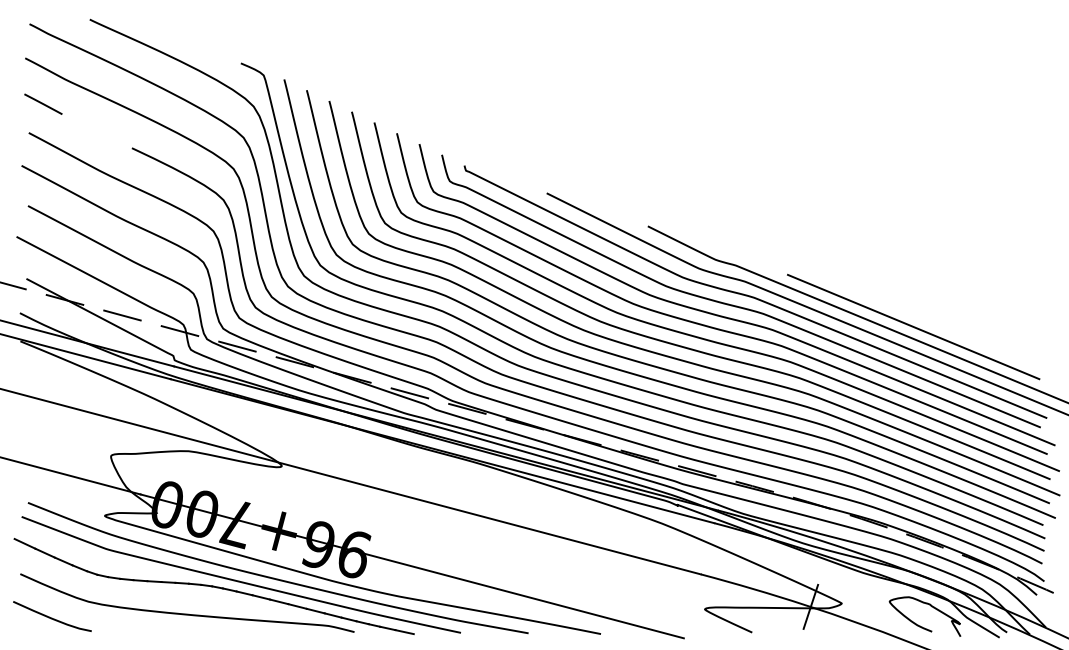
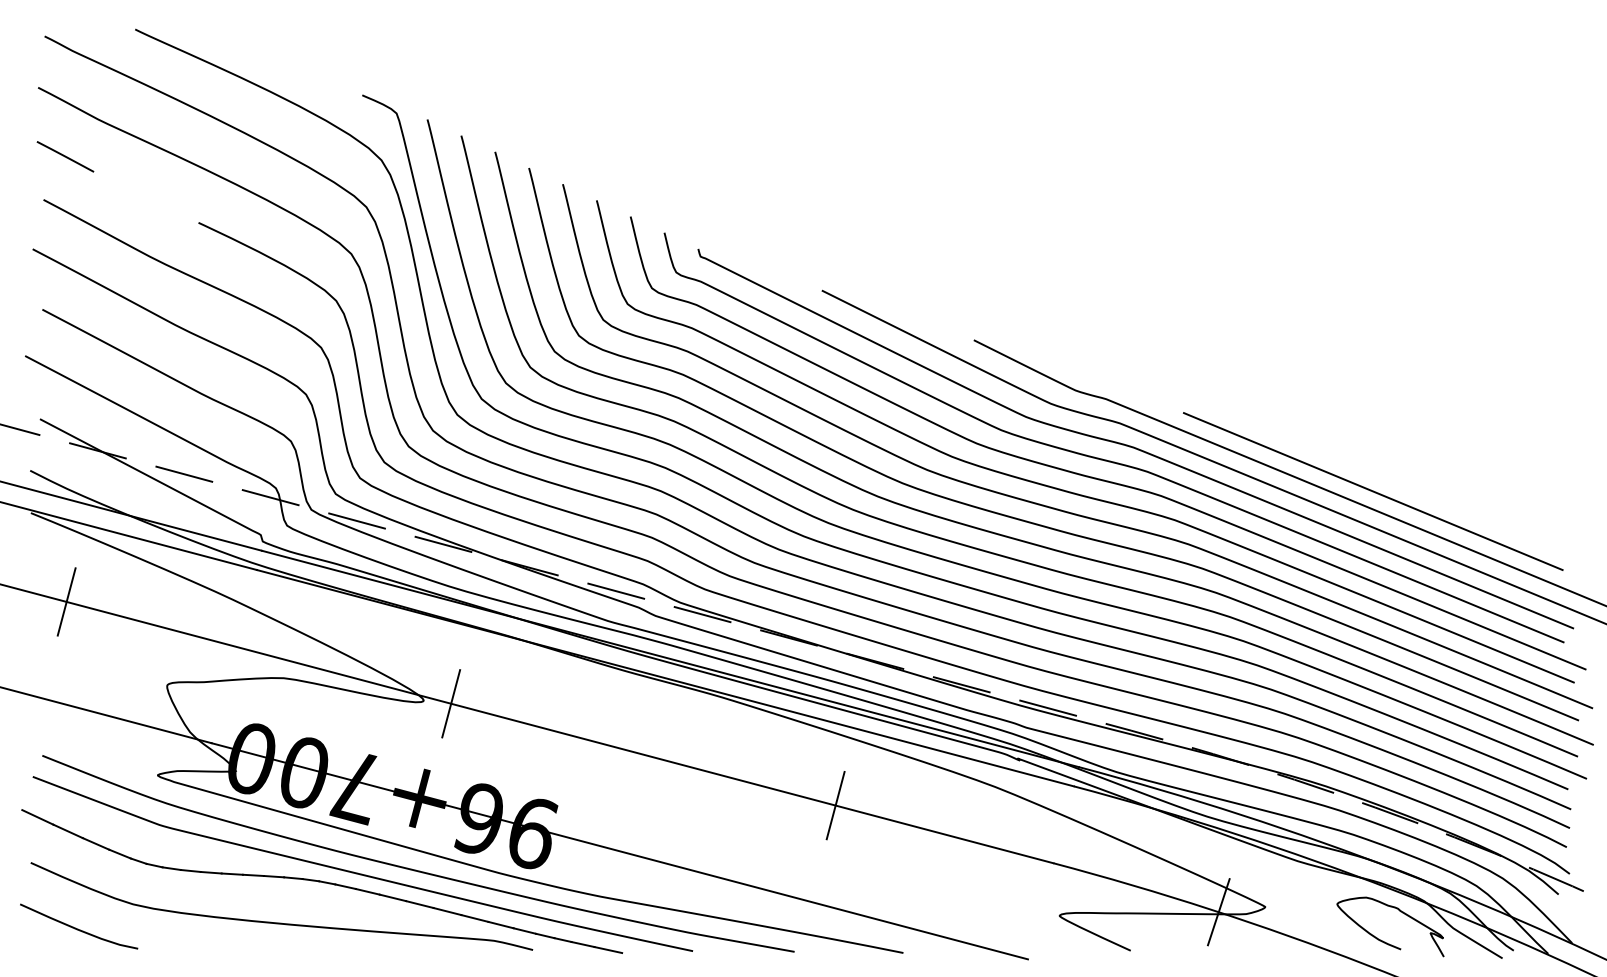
line: (44, 400) -> (67, 601), added
line: (299, 467) -> (450, 702), added
line: (555, 535) -> (835, 804), added

